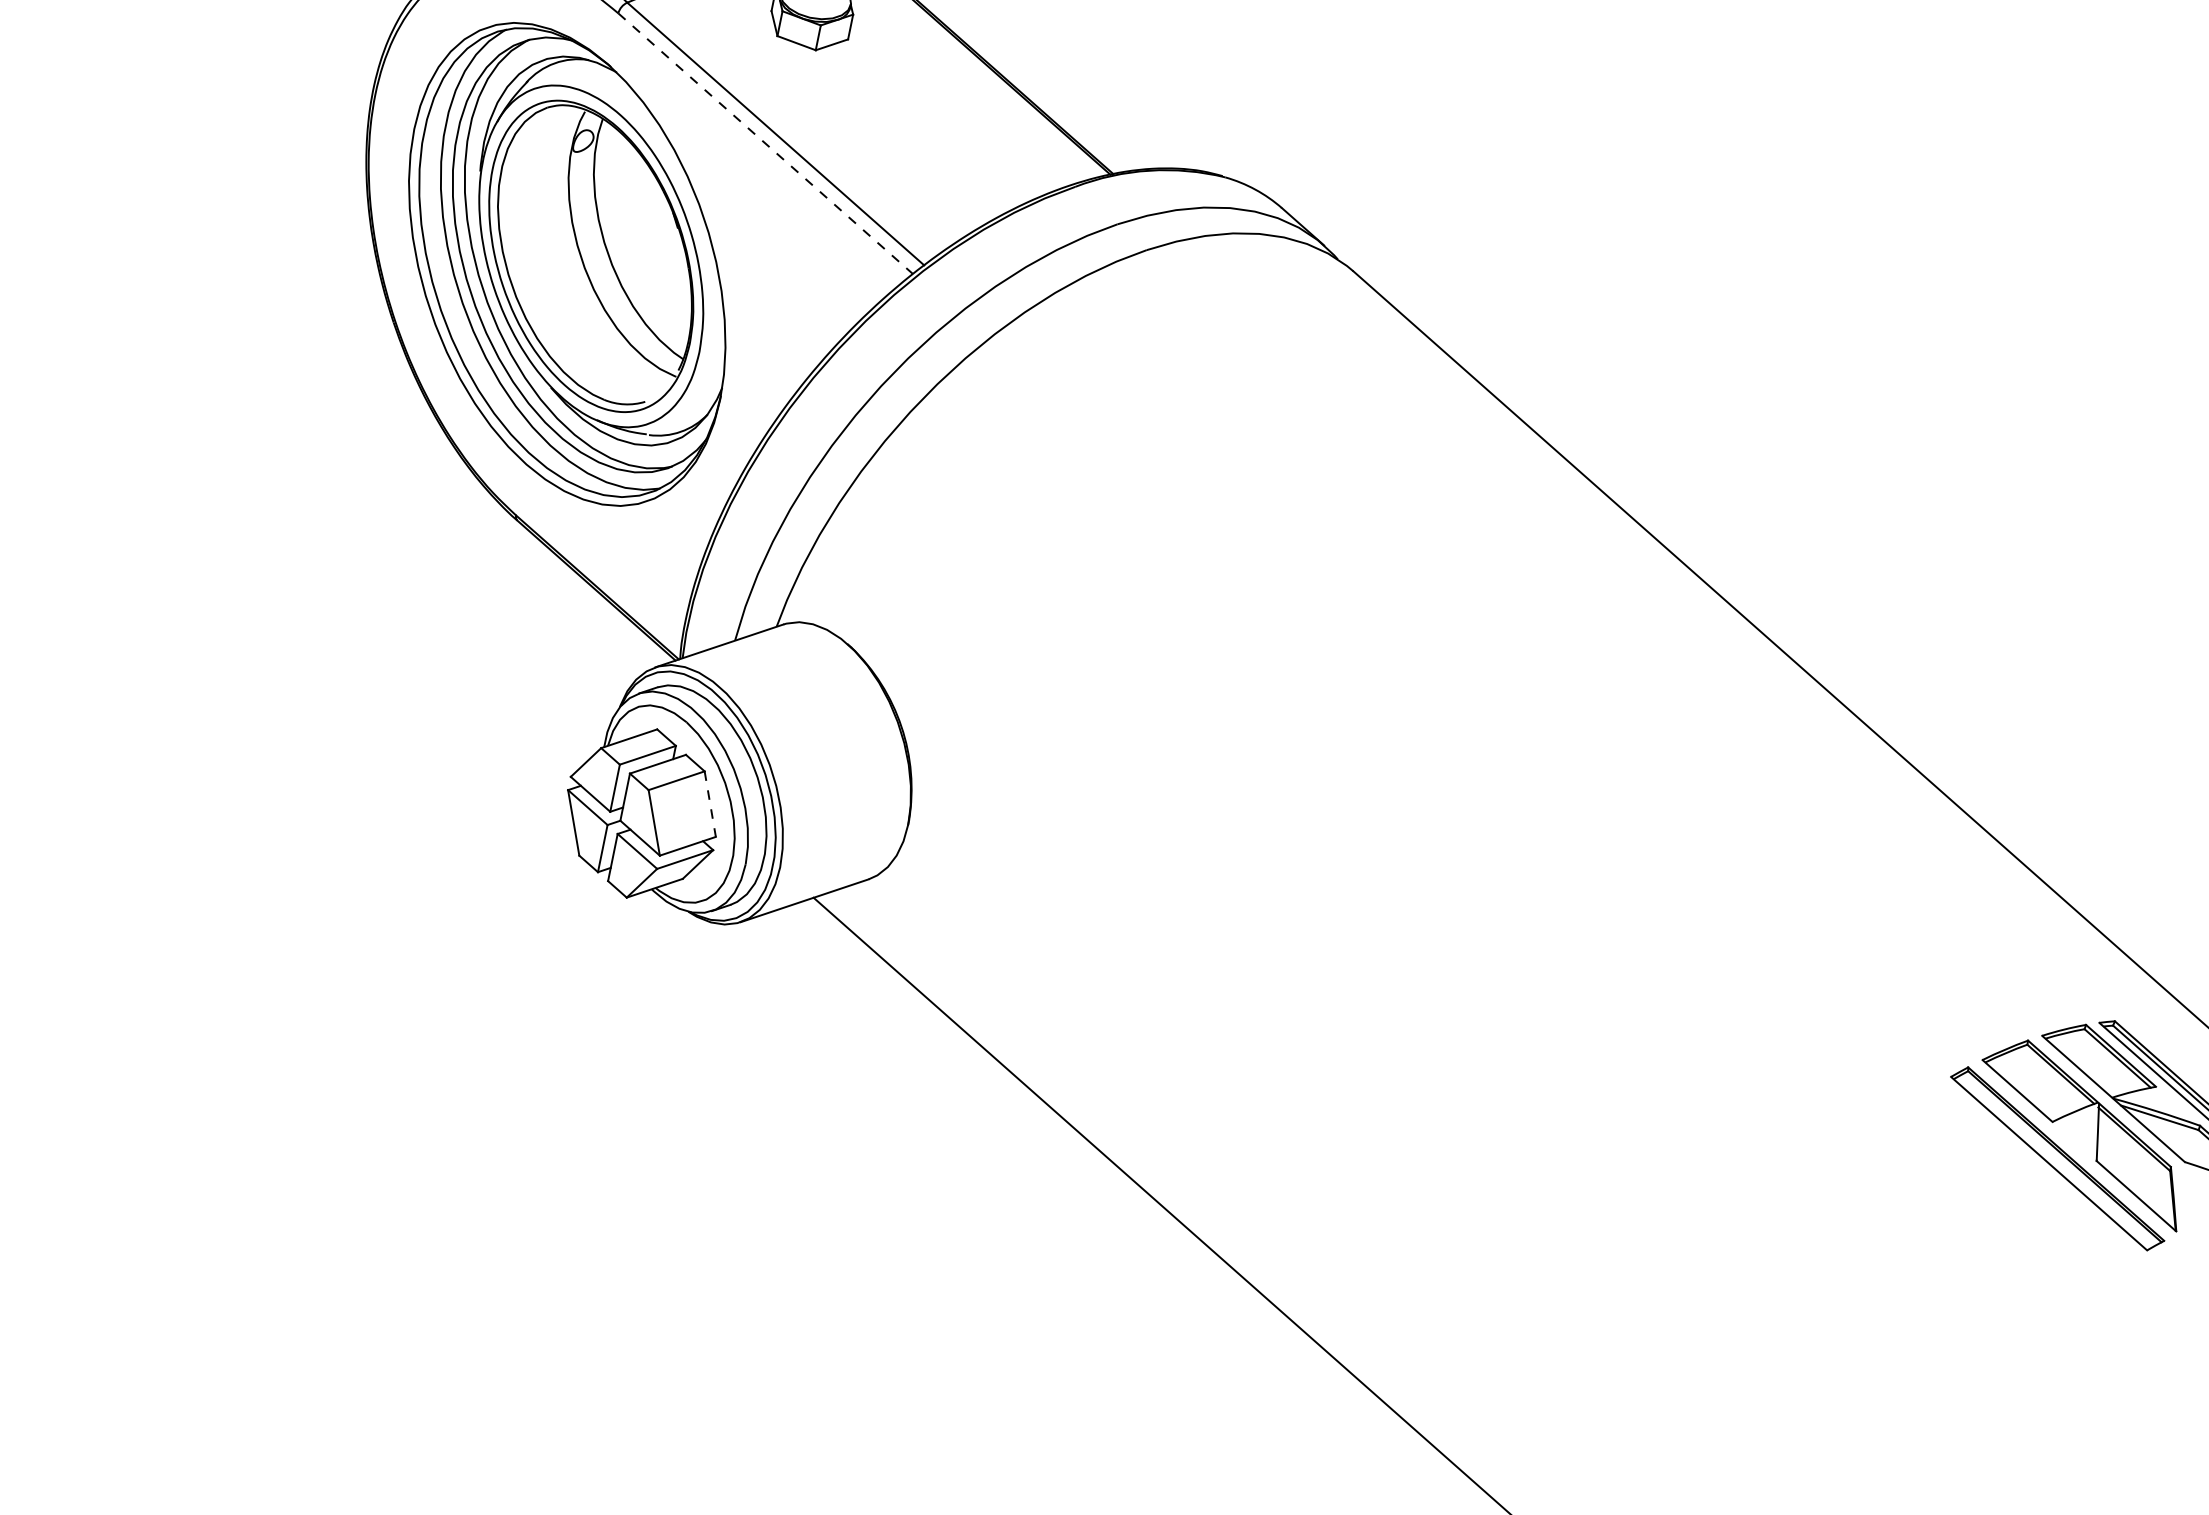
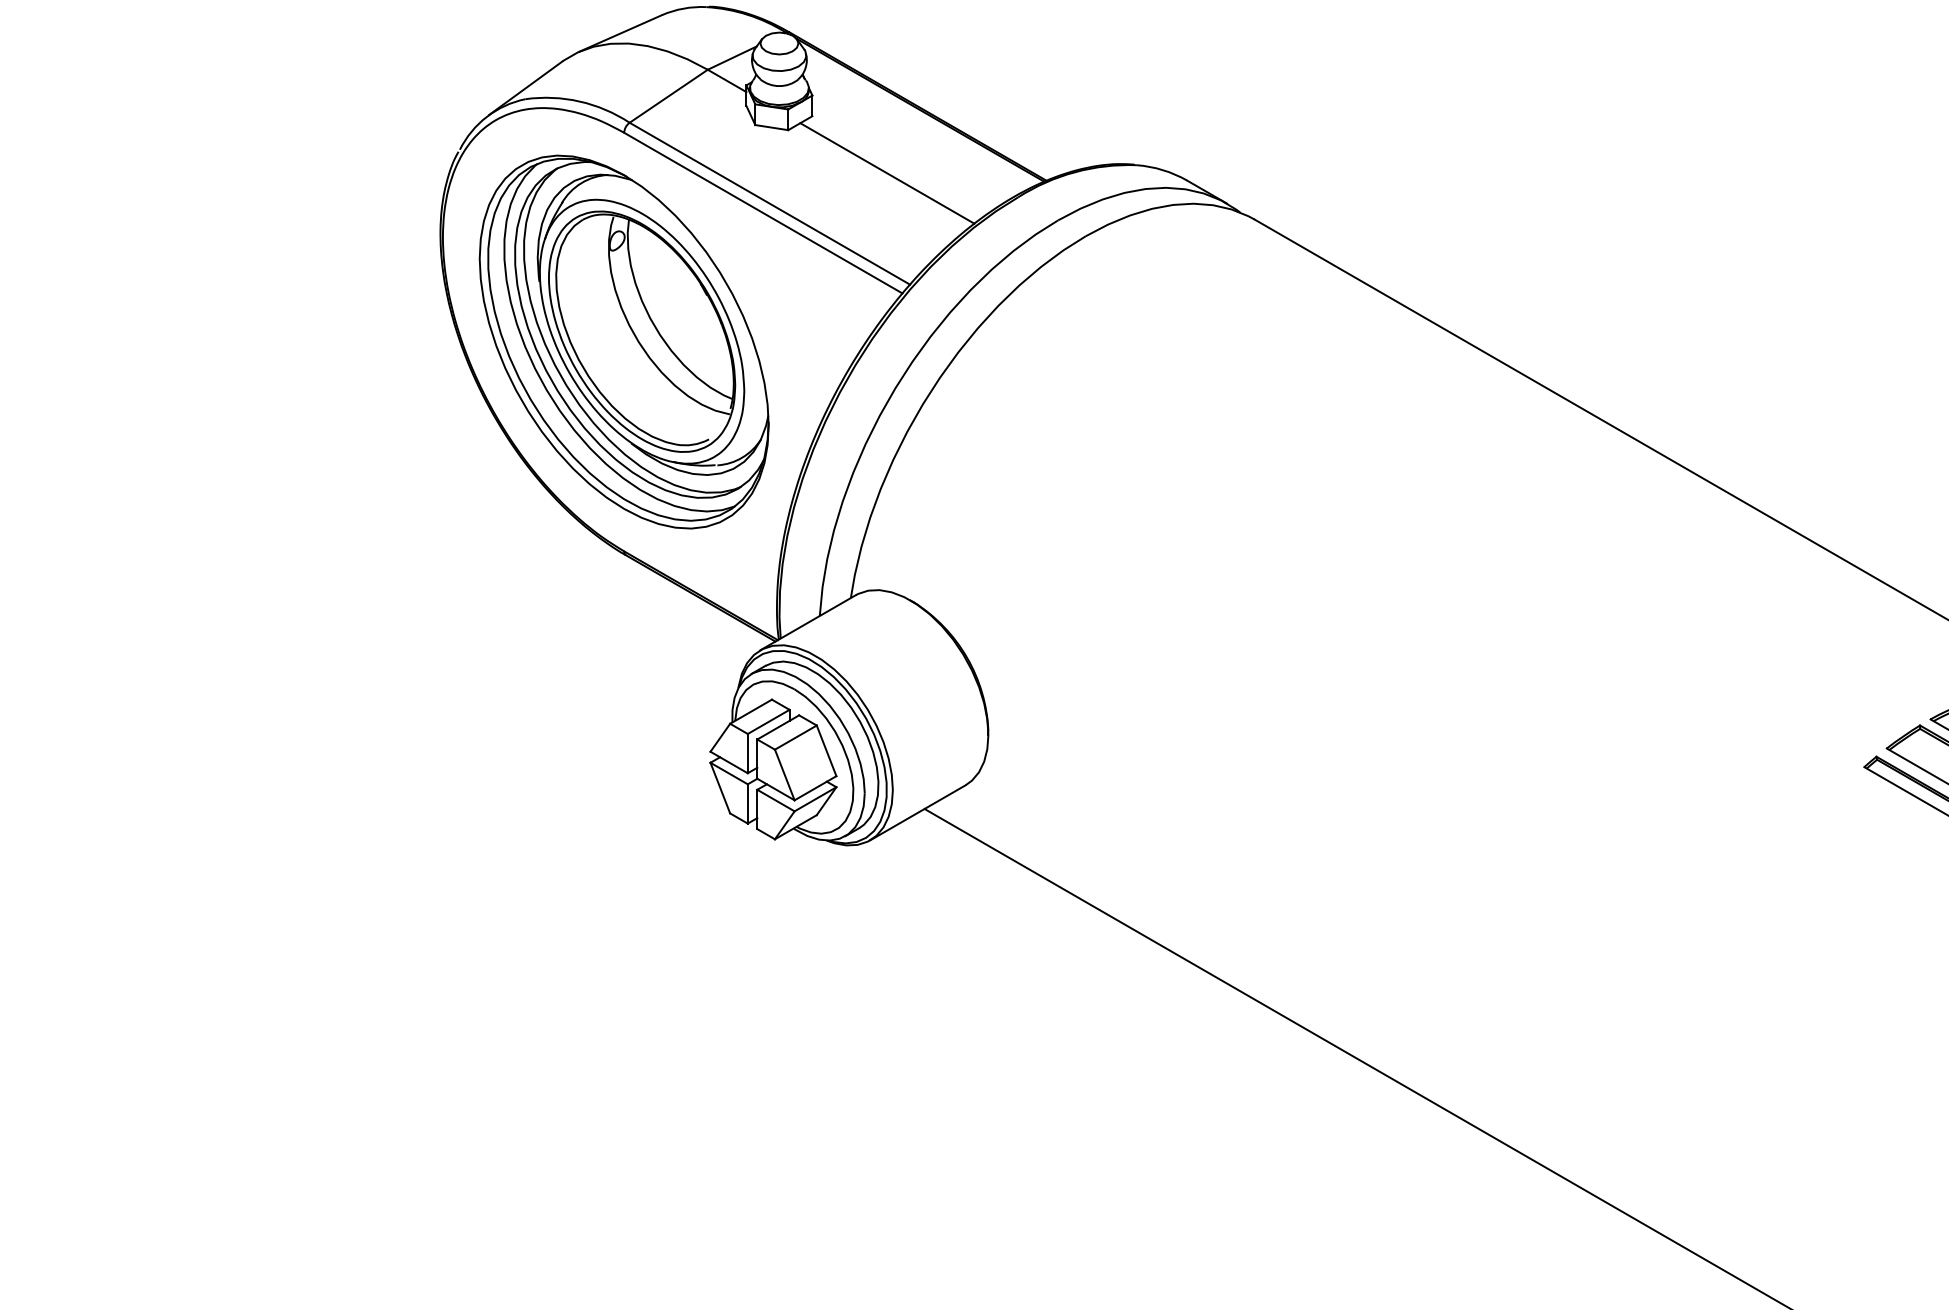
line: (924, 126) -> (887, 173), added
line: (765, 144) -> (763, 213), dashed -> solid
line: (709, 804) -> (826, 751), dashed -> solid

